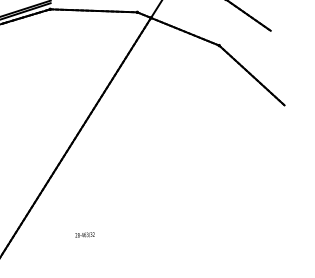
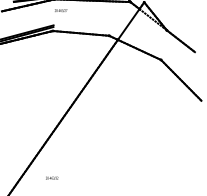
text: (85, 233) -> (52, 177), moved

